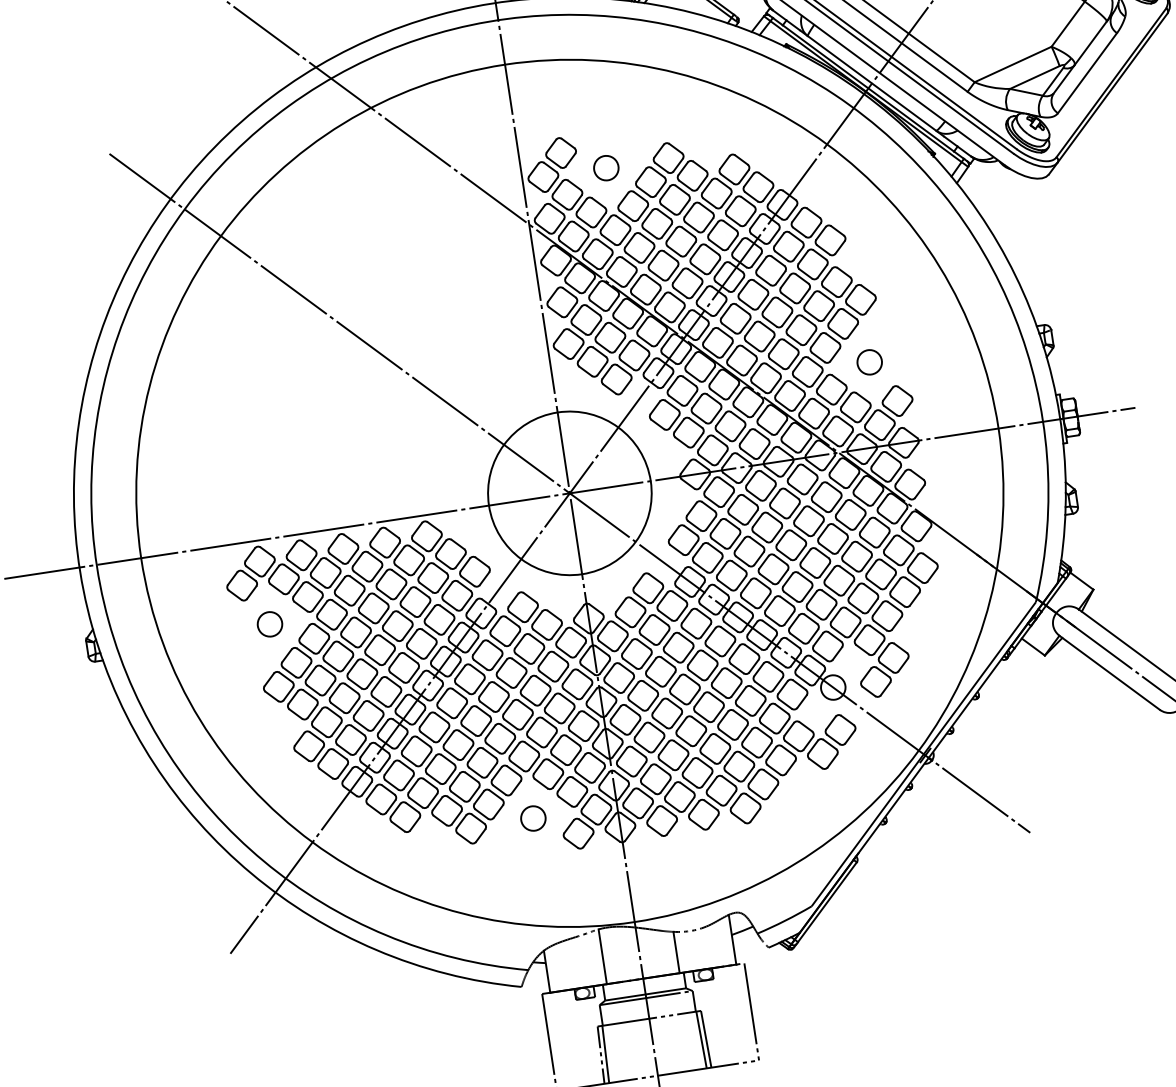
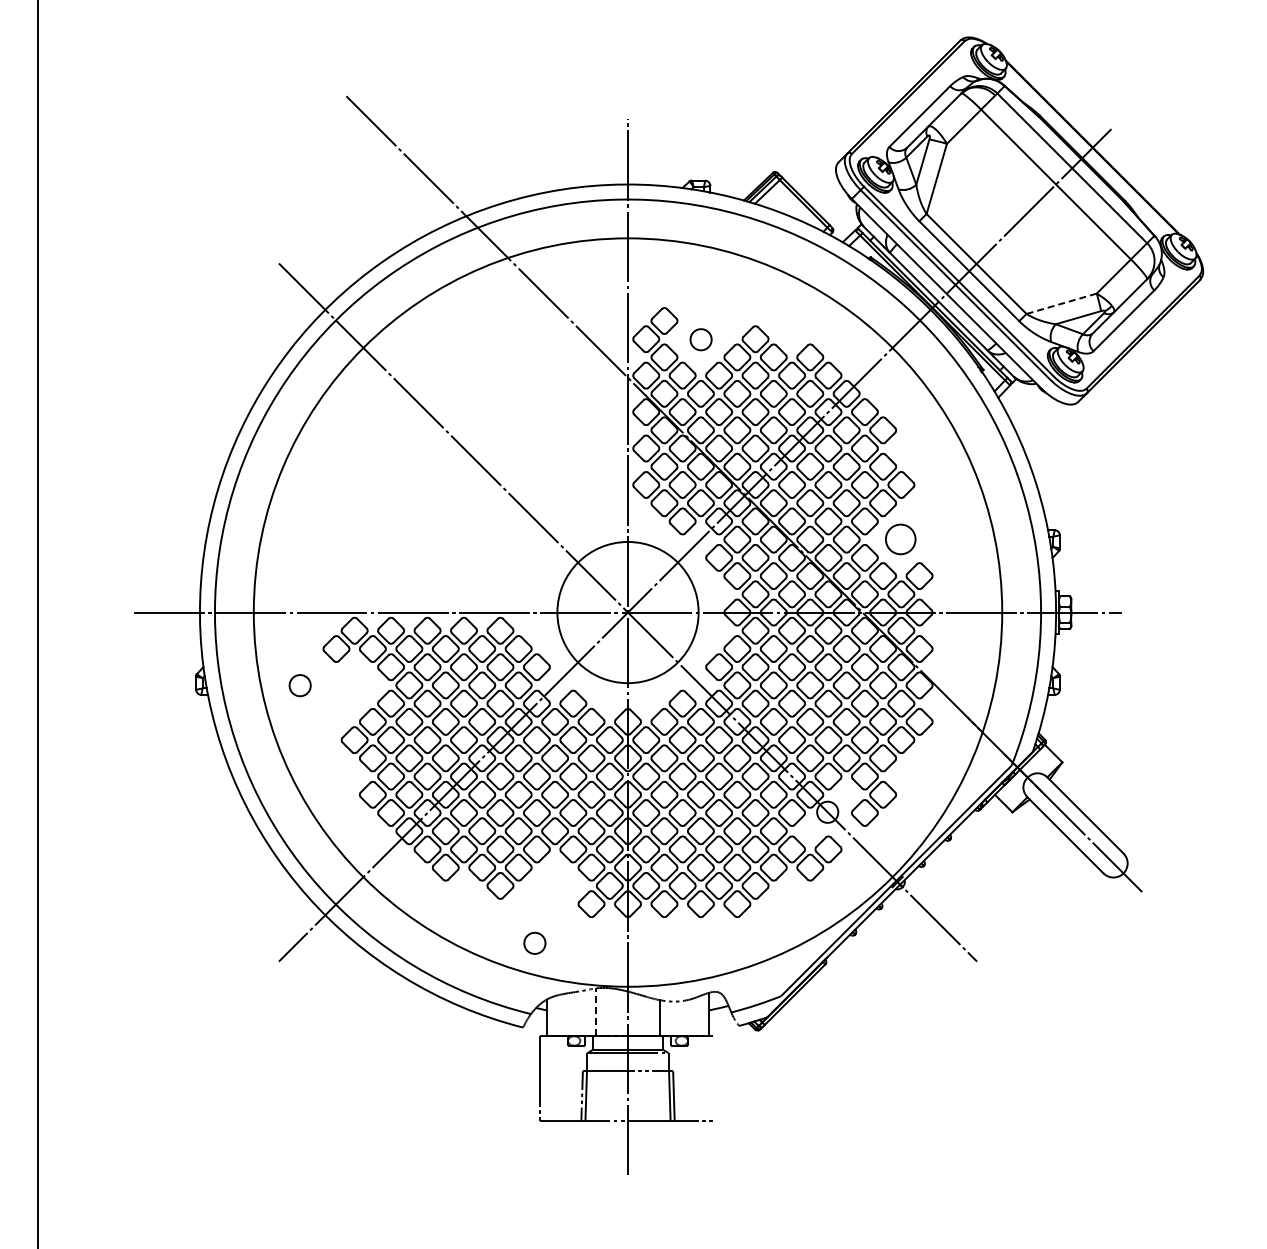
line: (1012, 64) -> (1061, 303), solid -> dashed
circle: (869, 362) -> (900, 539), size x1.4
circle: (269, 624) -> (299, 685), moved
circle: (532, 817) -> (534, 942), moved
line: (603, 956) -> (596, 1012), solid -> dashed
line: (751, 1011) -> (716, 1078), removed

